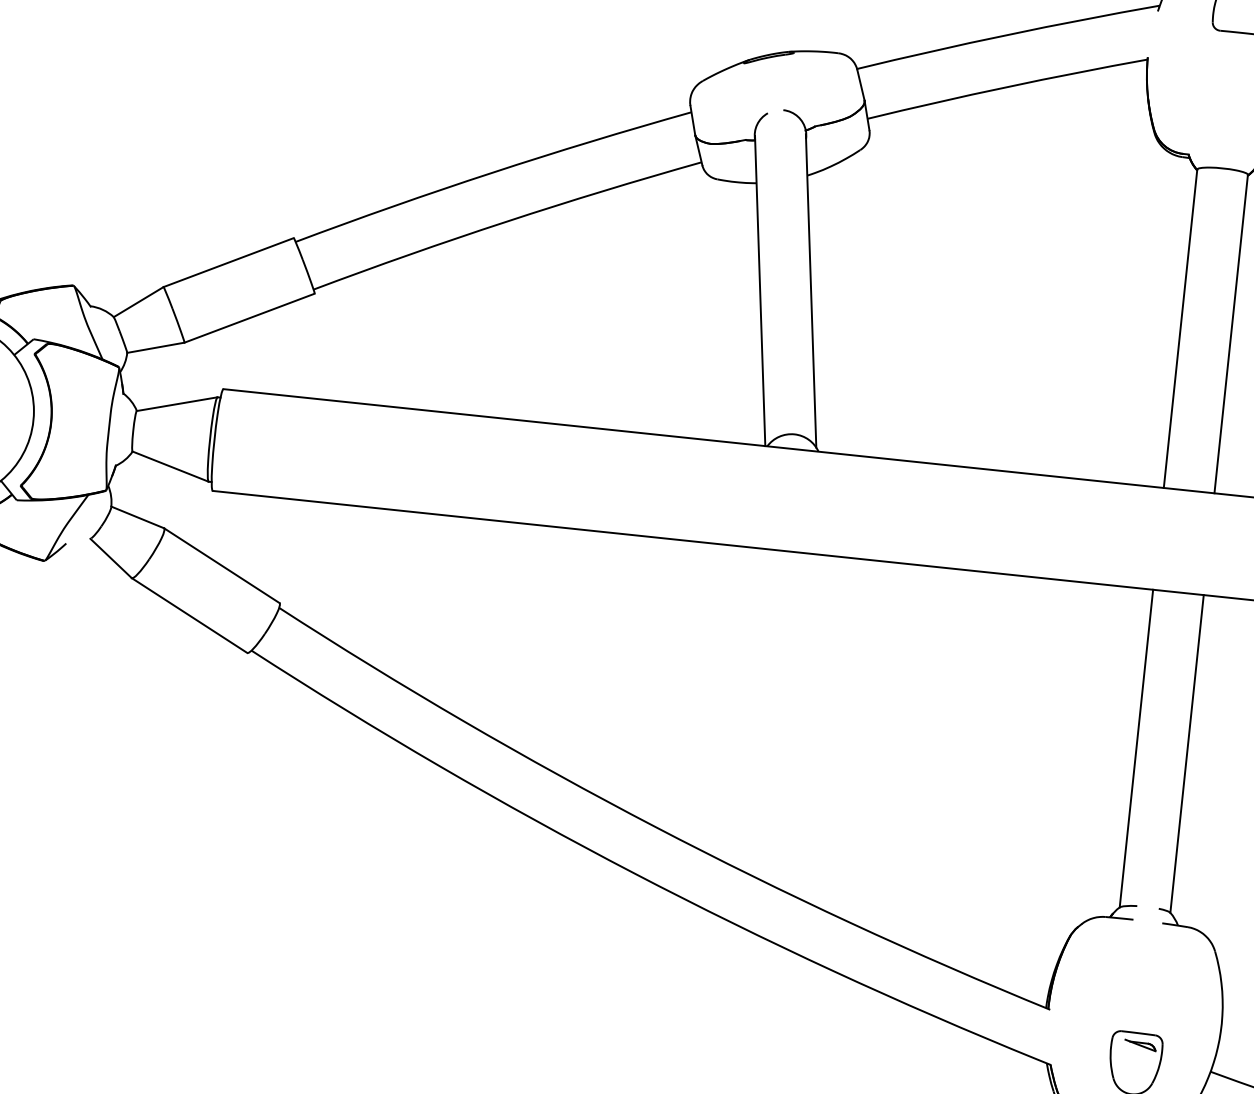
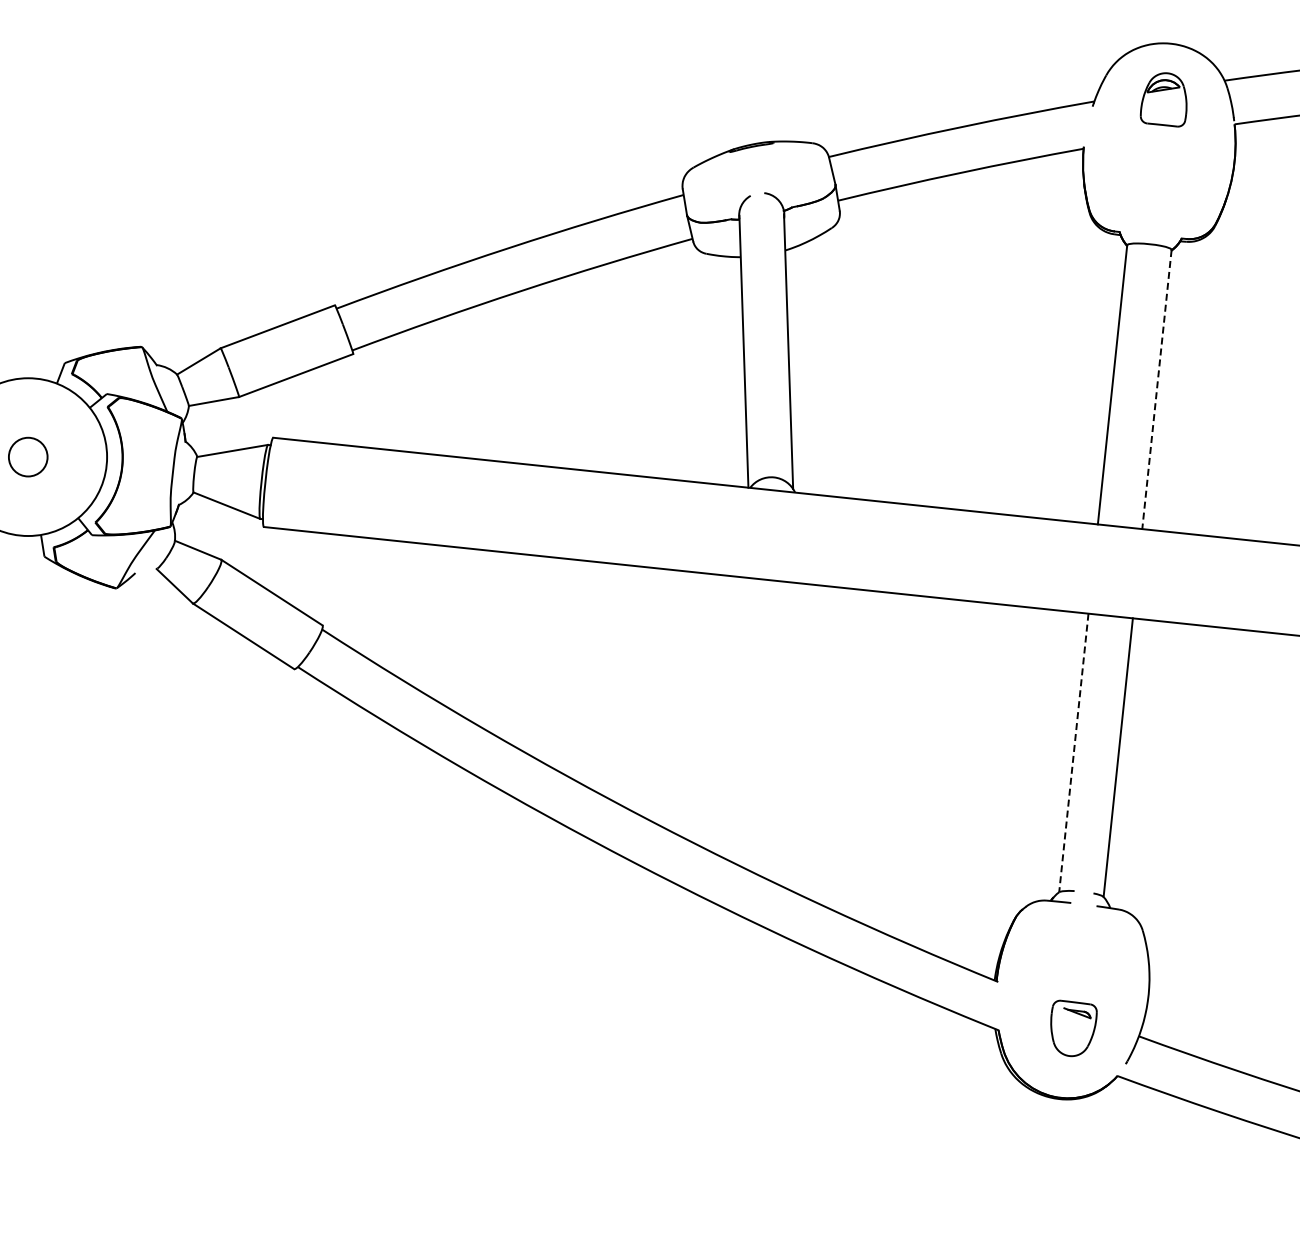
line: (1230, 335) -> (1156, 390), solid -> dashed
line: (1136, 749) -> (1073, 753), solid -> dashed

